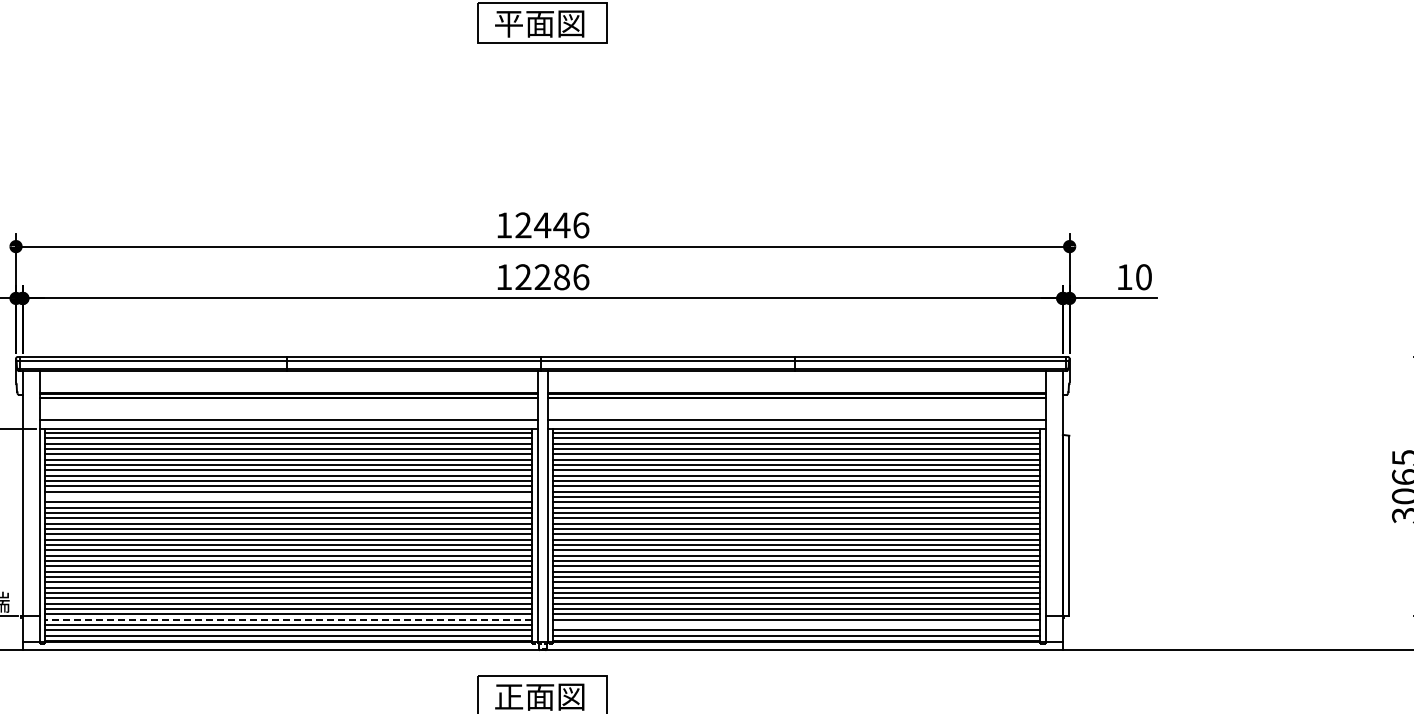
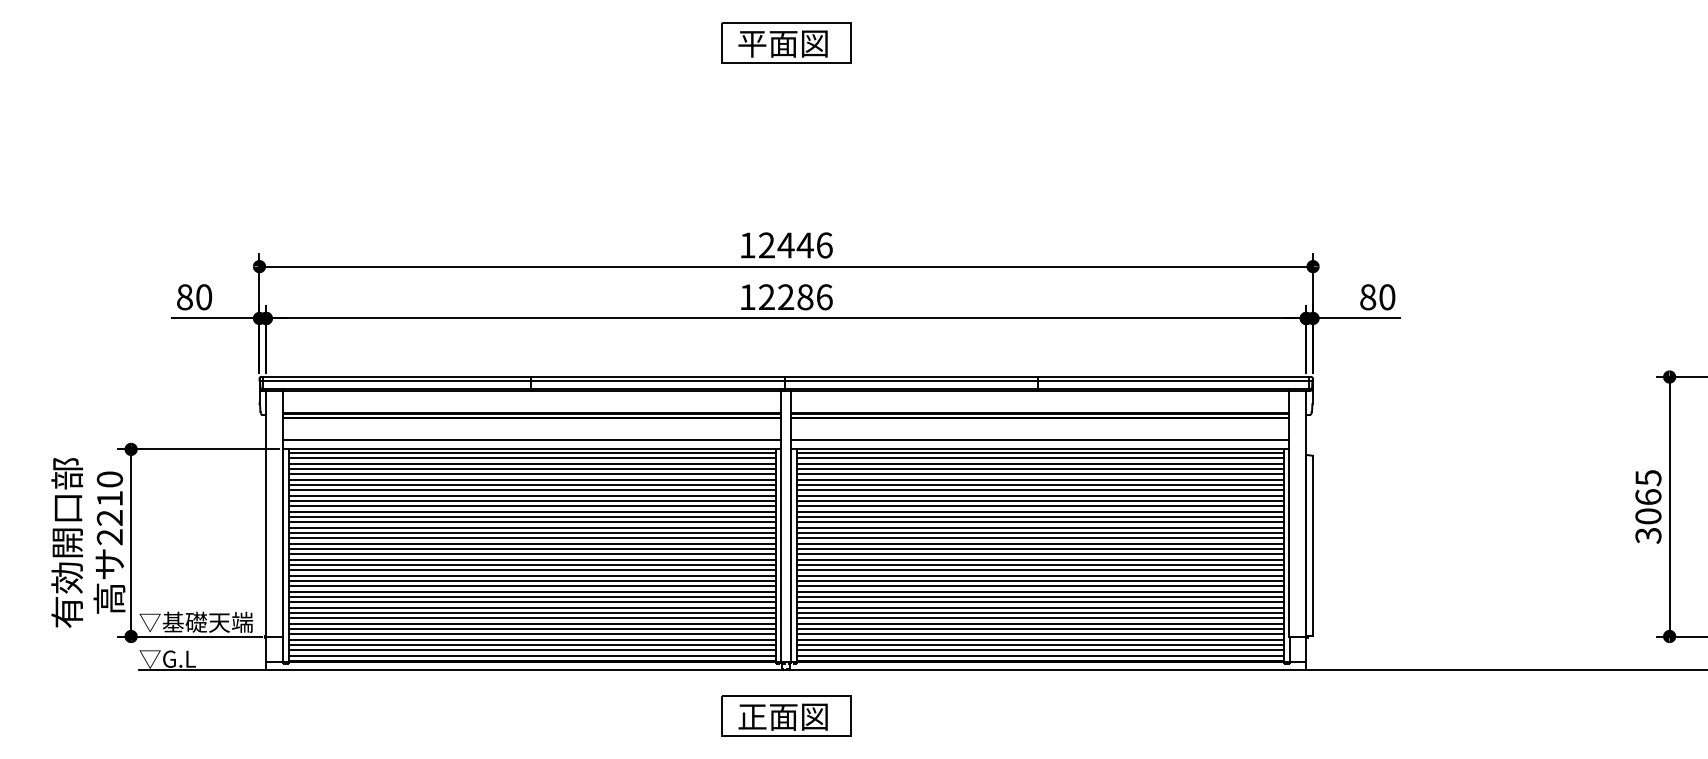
text: (1125, 277) -> (1368, 297), 10 -> 80
line: (288, 497) -> (531, 517), added
line: (288, 619) -> (531, 639), dashed -> solid
line: (796, 625) -> (1039, 645), added

